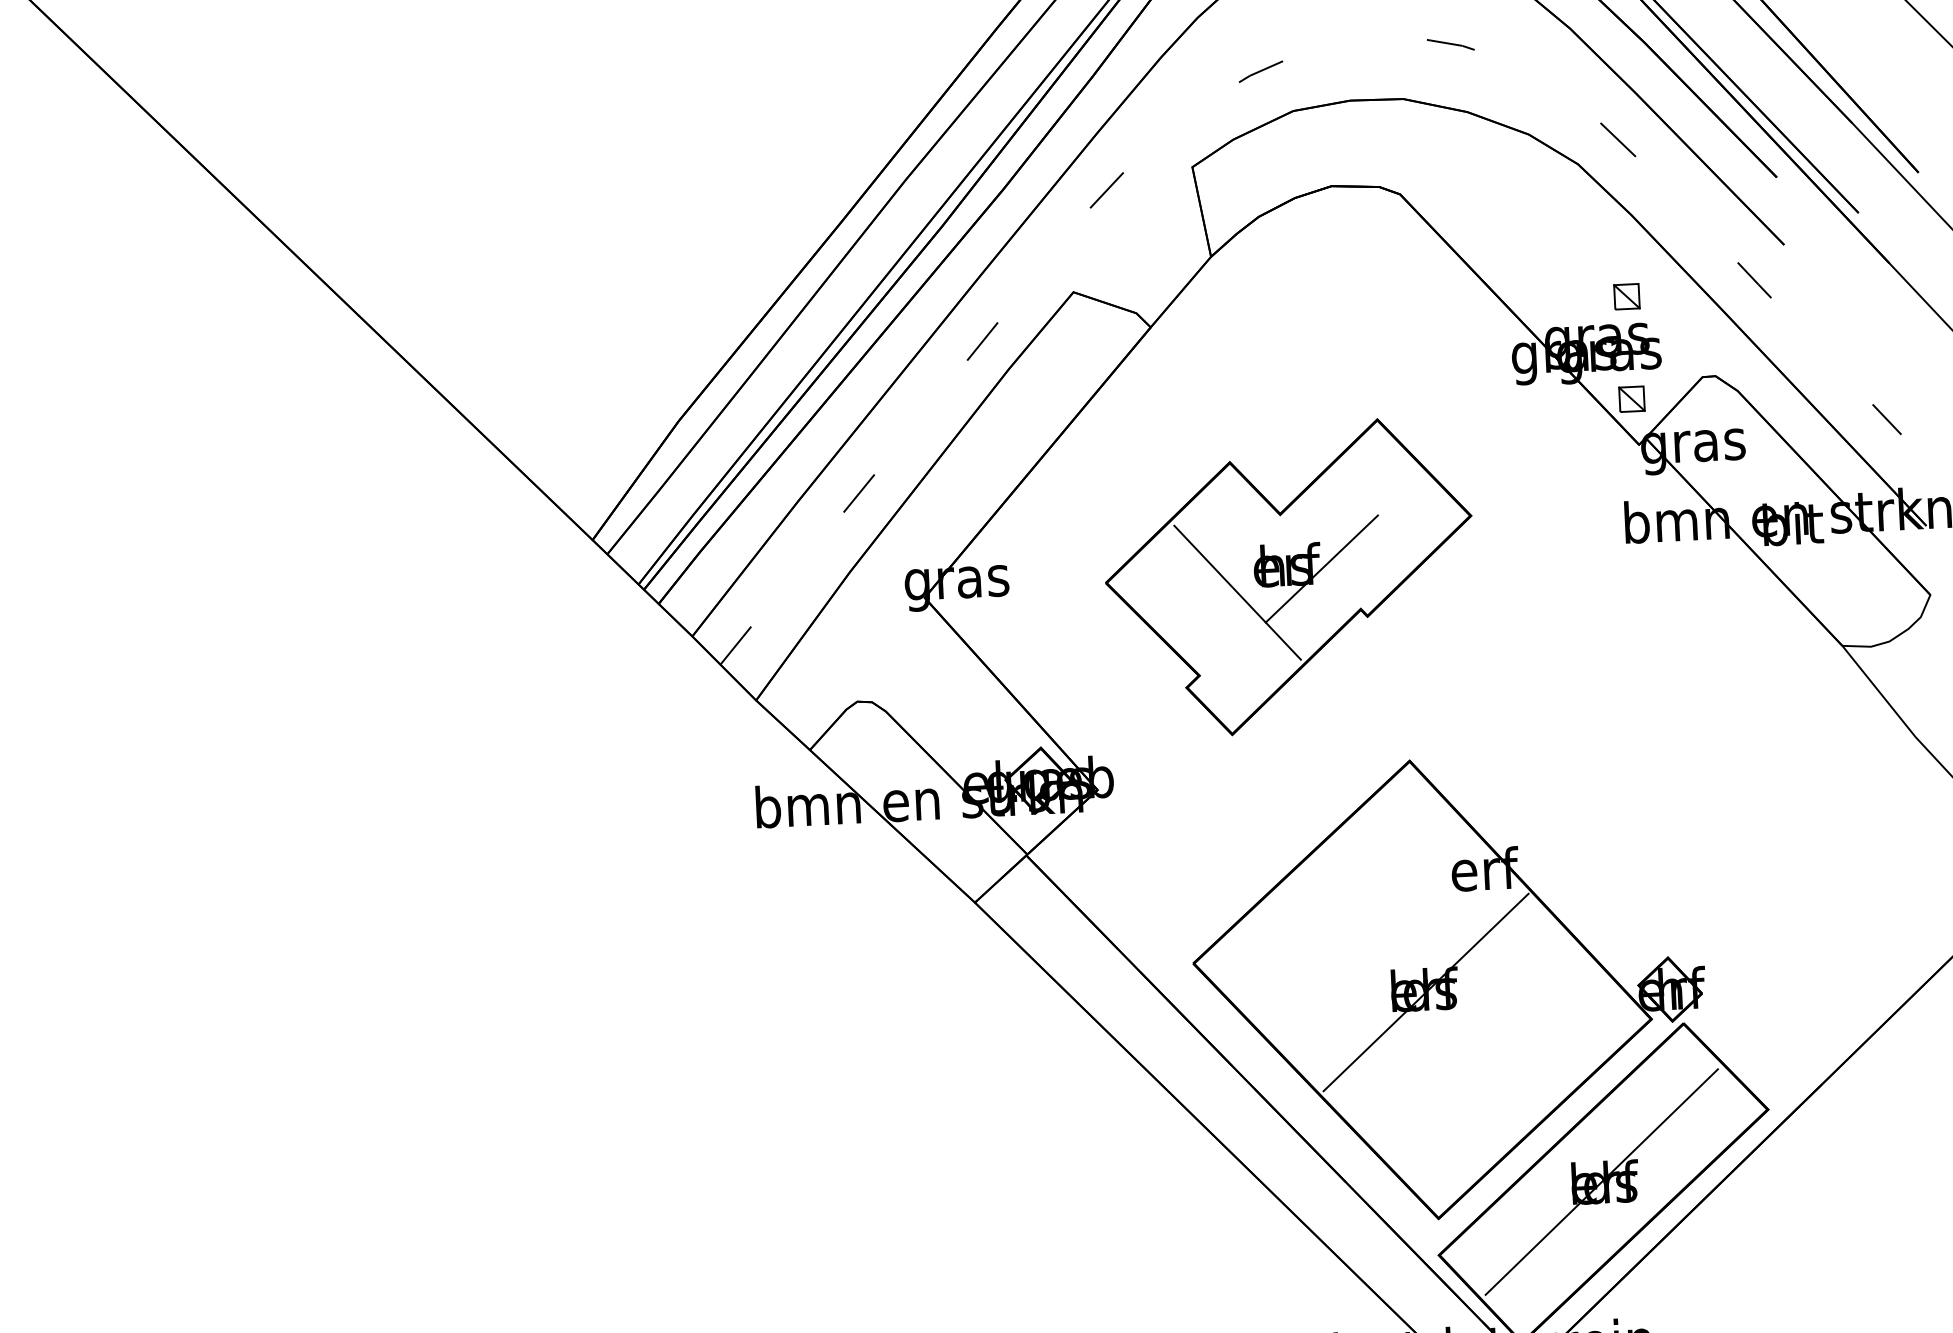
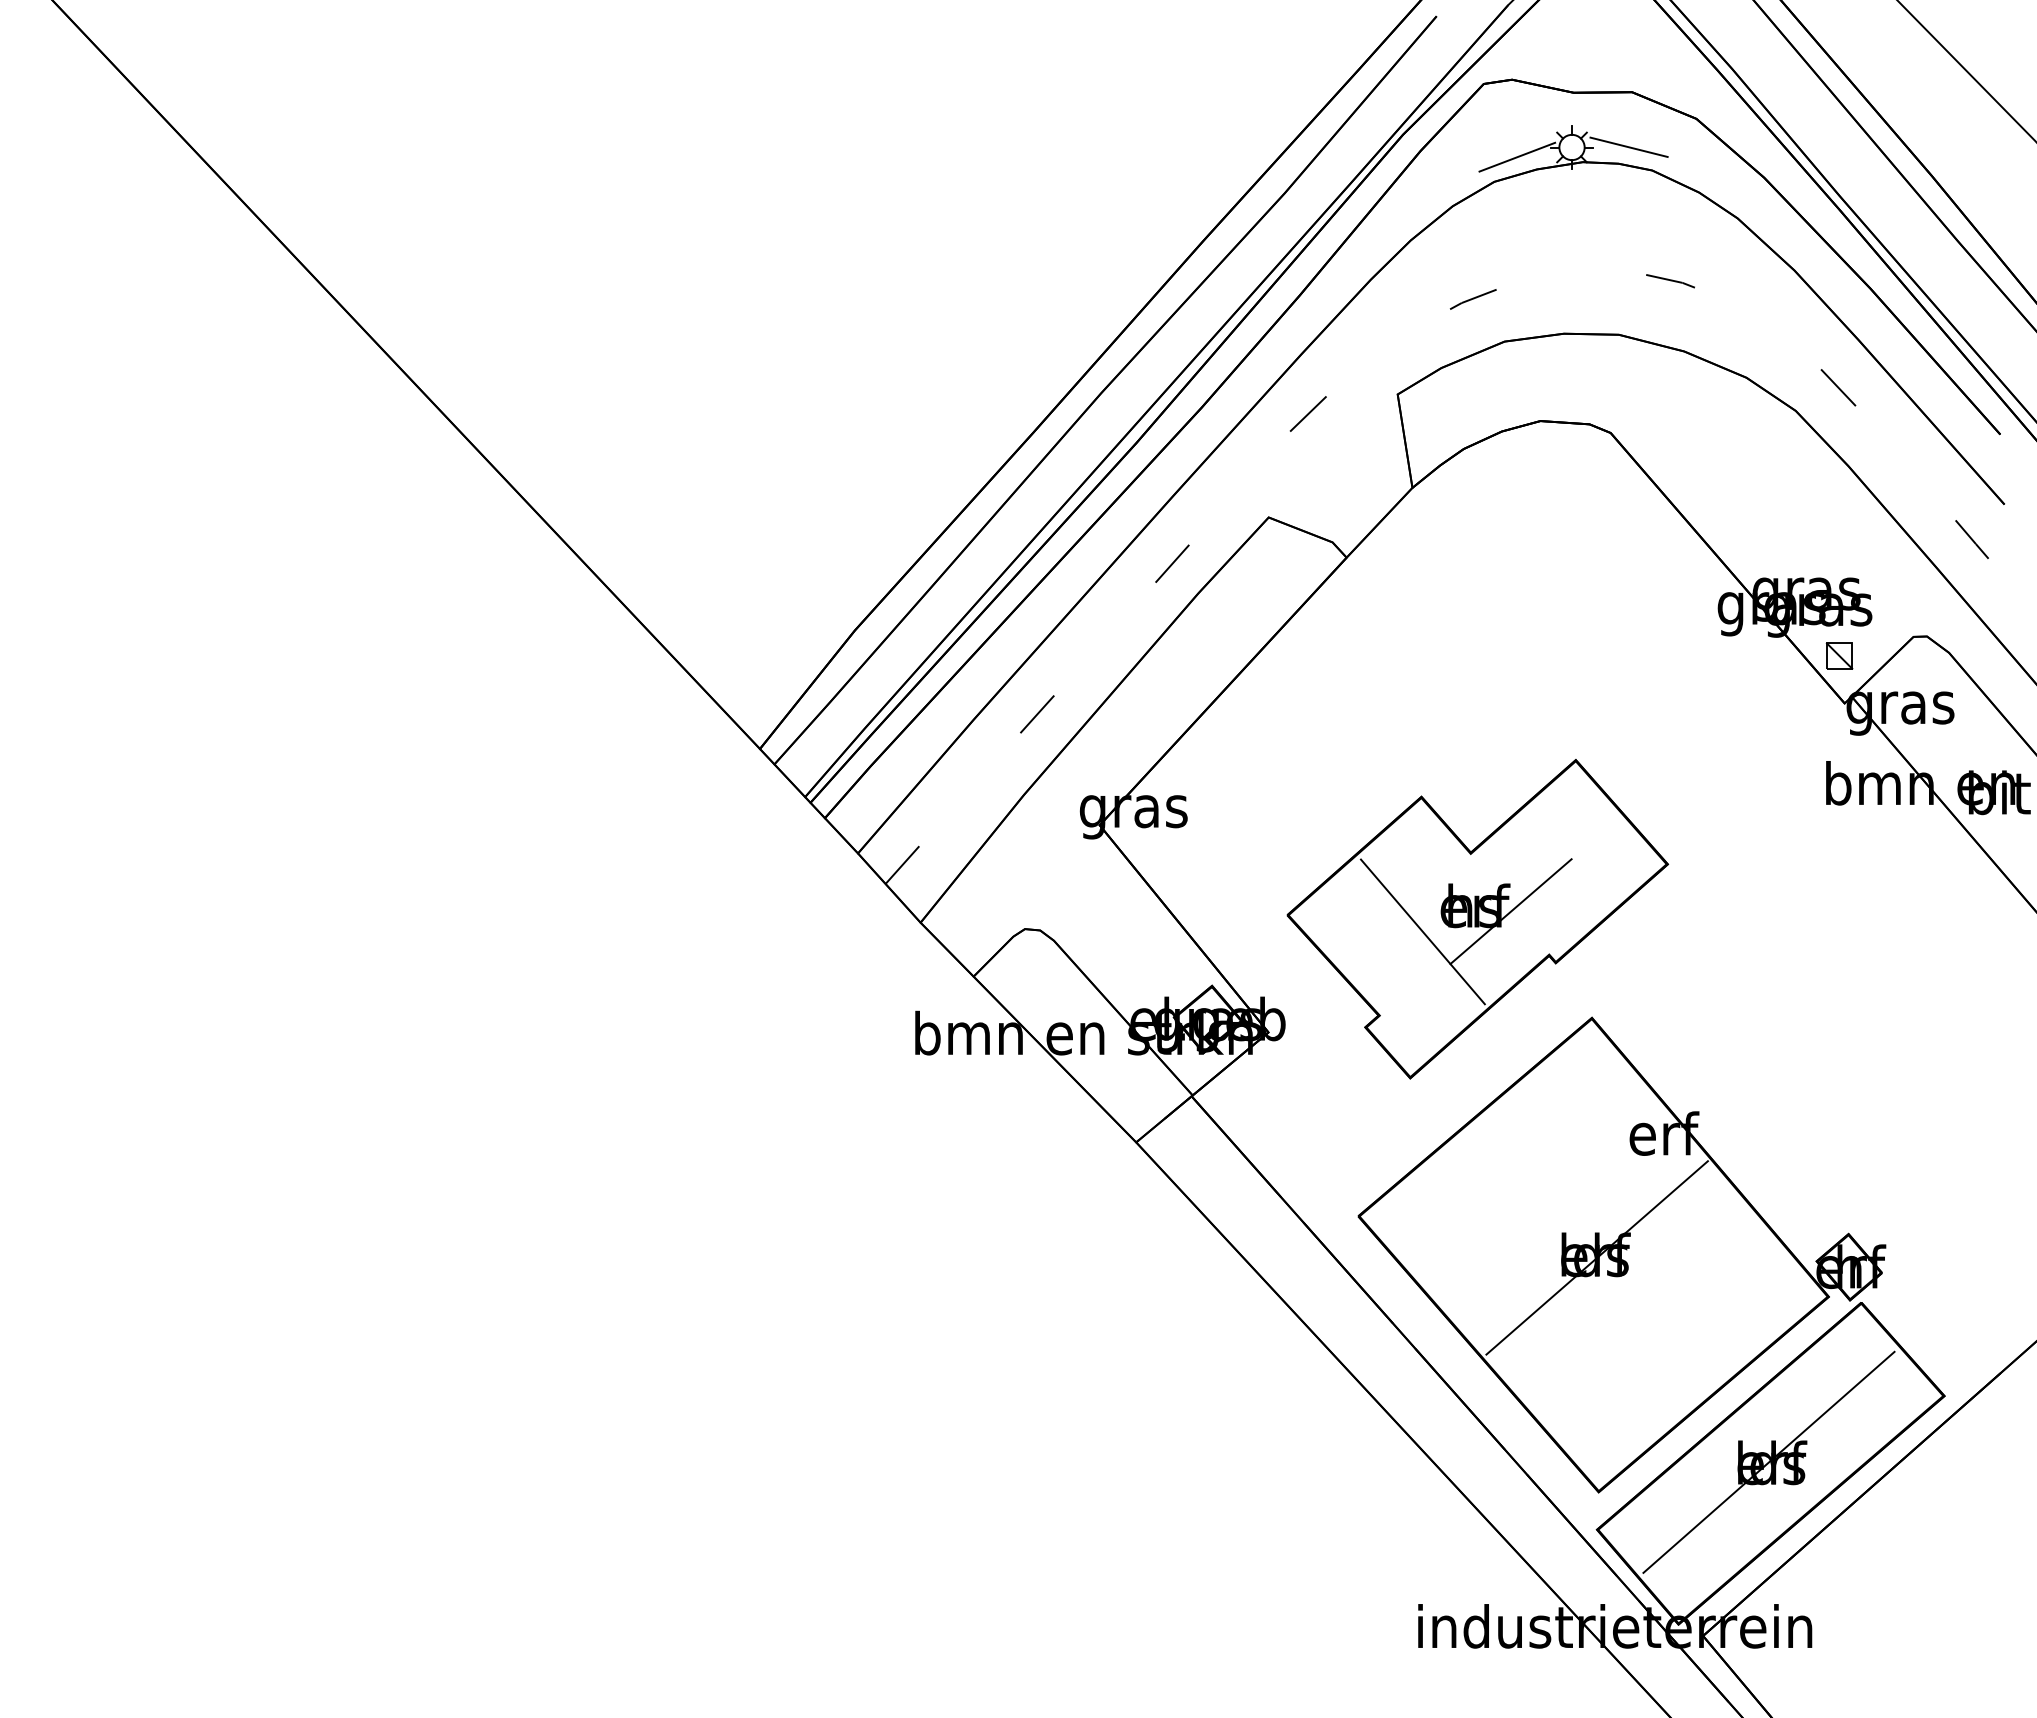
part: (1626, 296) -> (1839, 549), removed
part: (1289, 578) -> (1477, 919), moved

